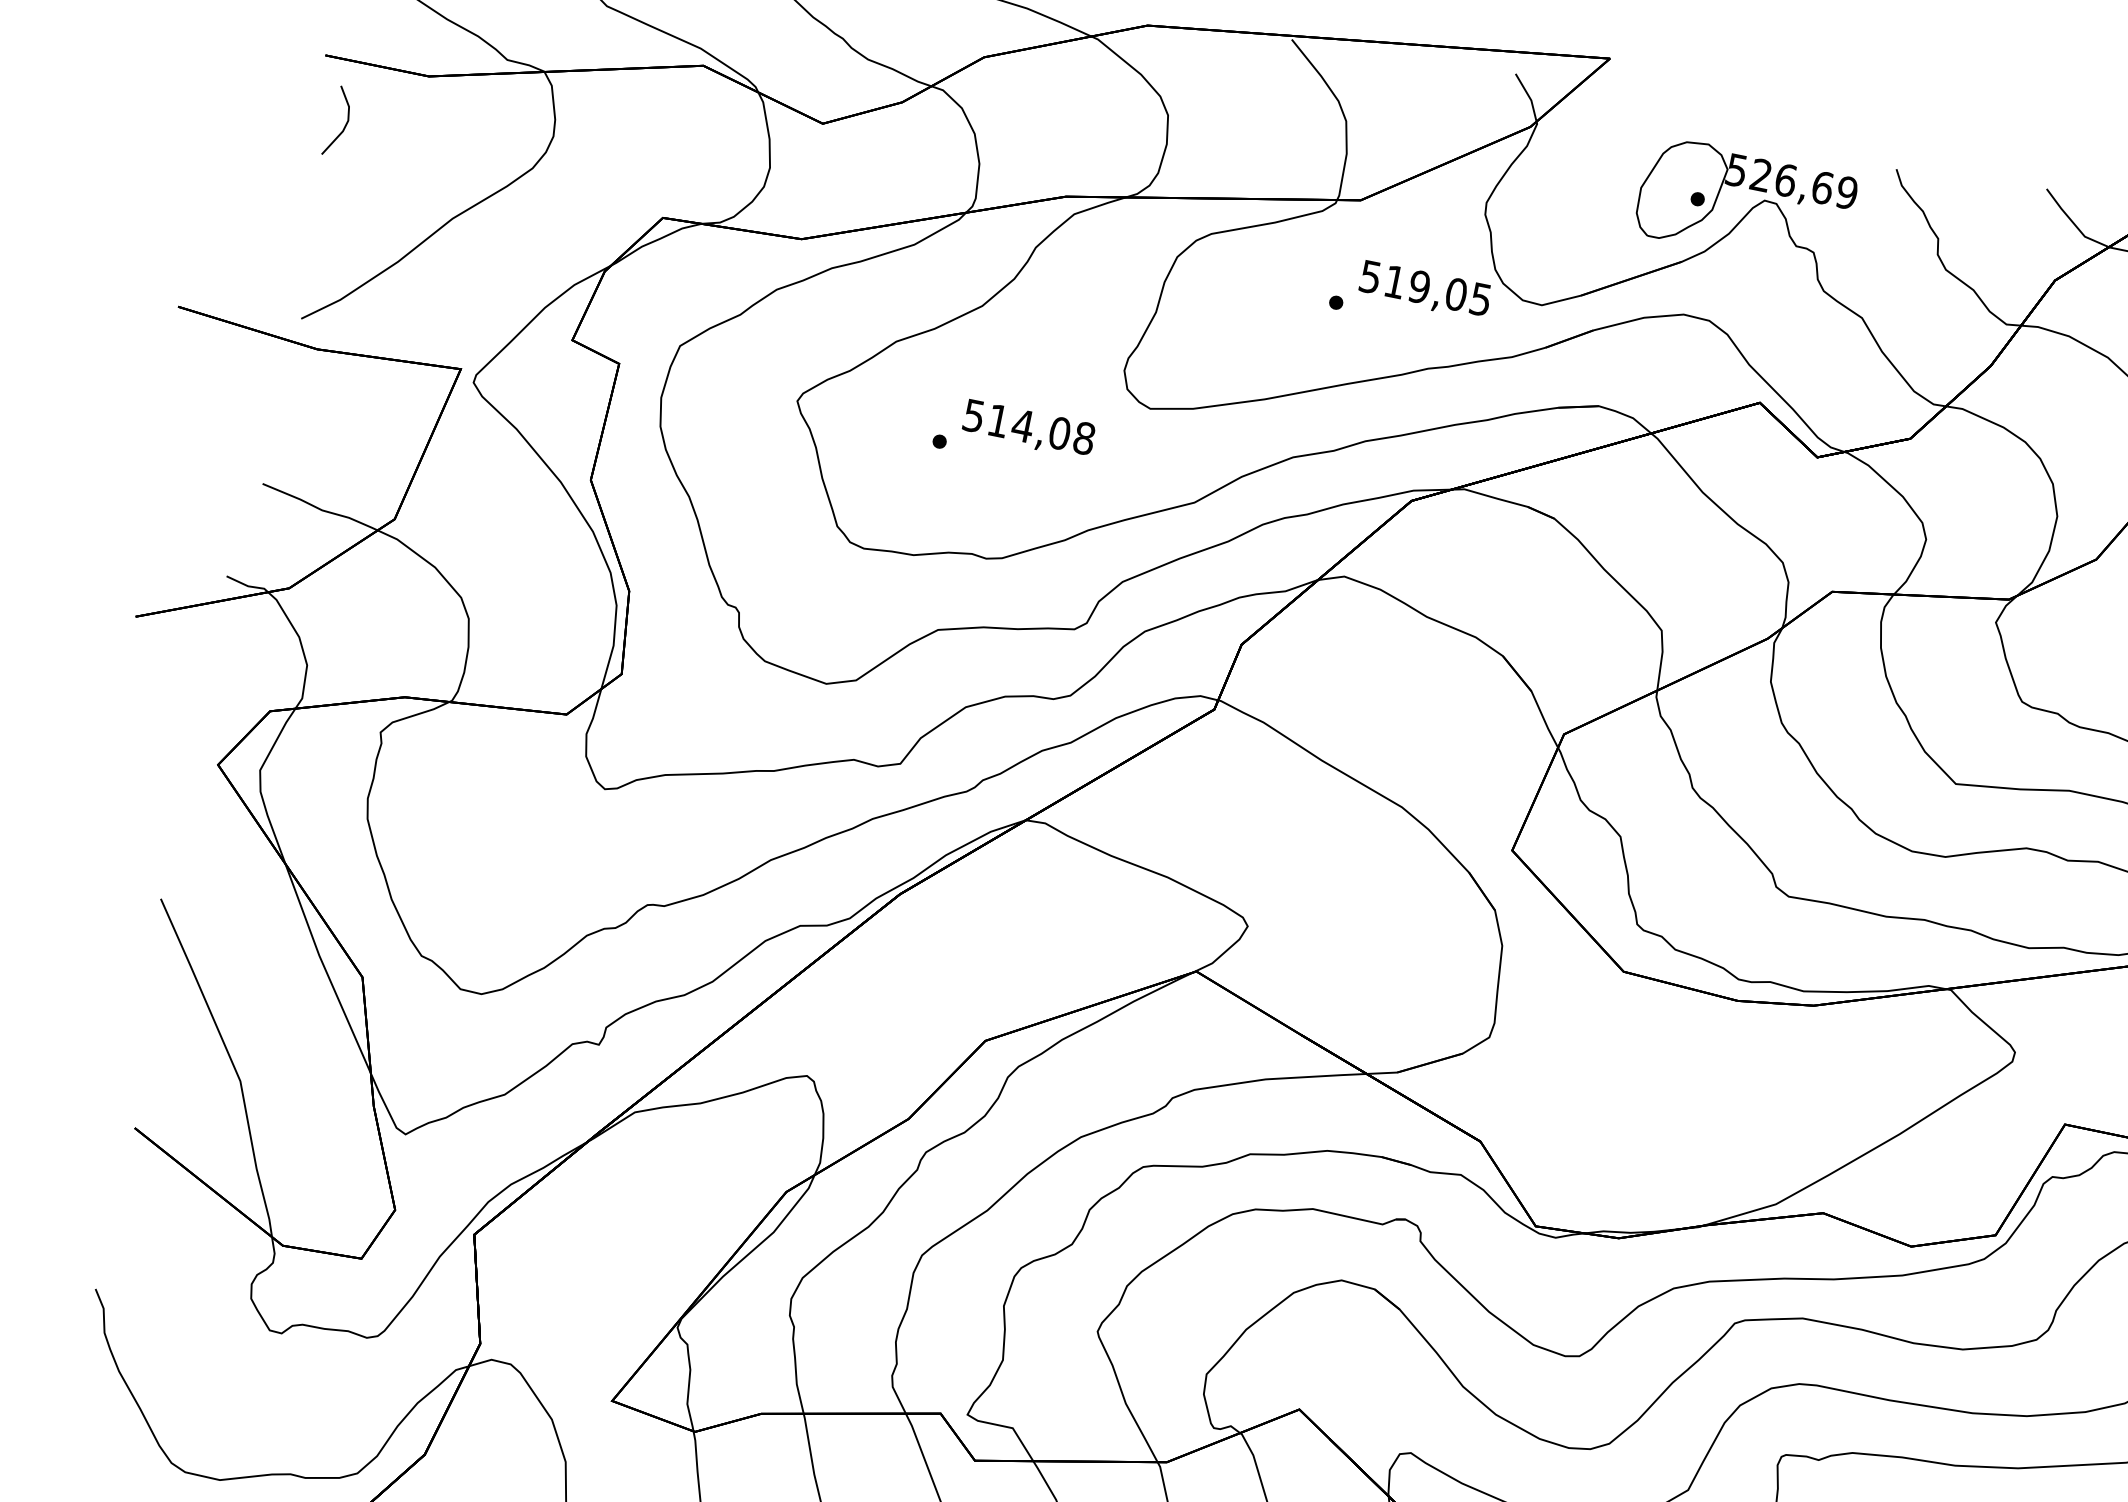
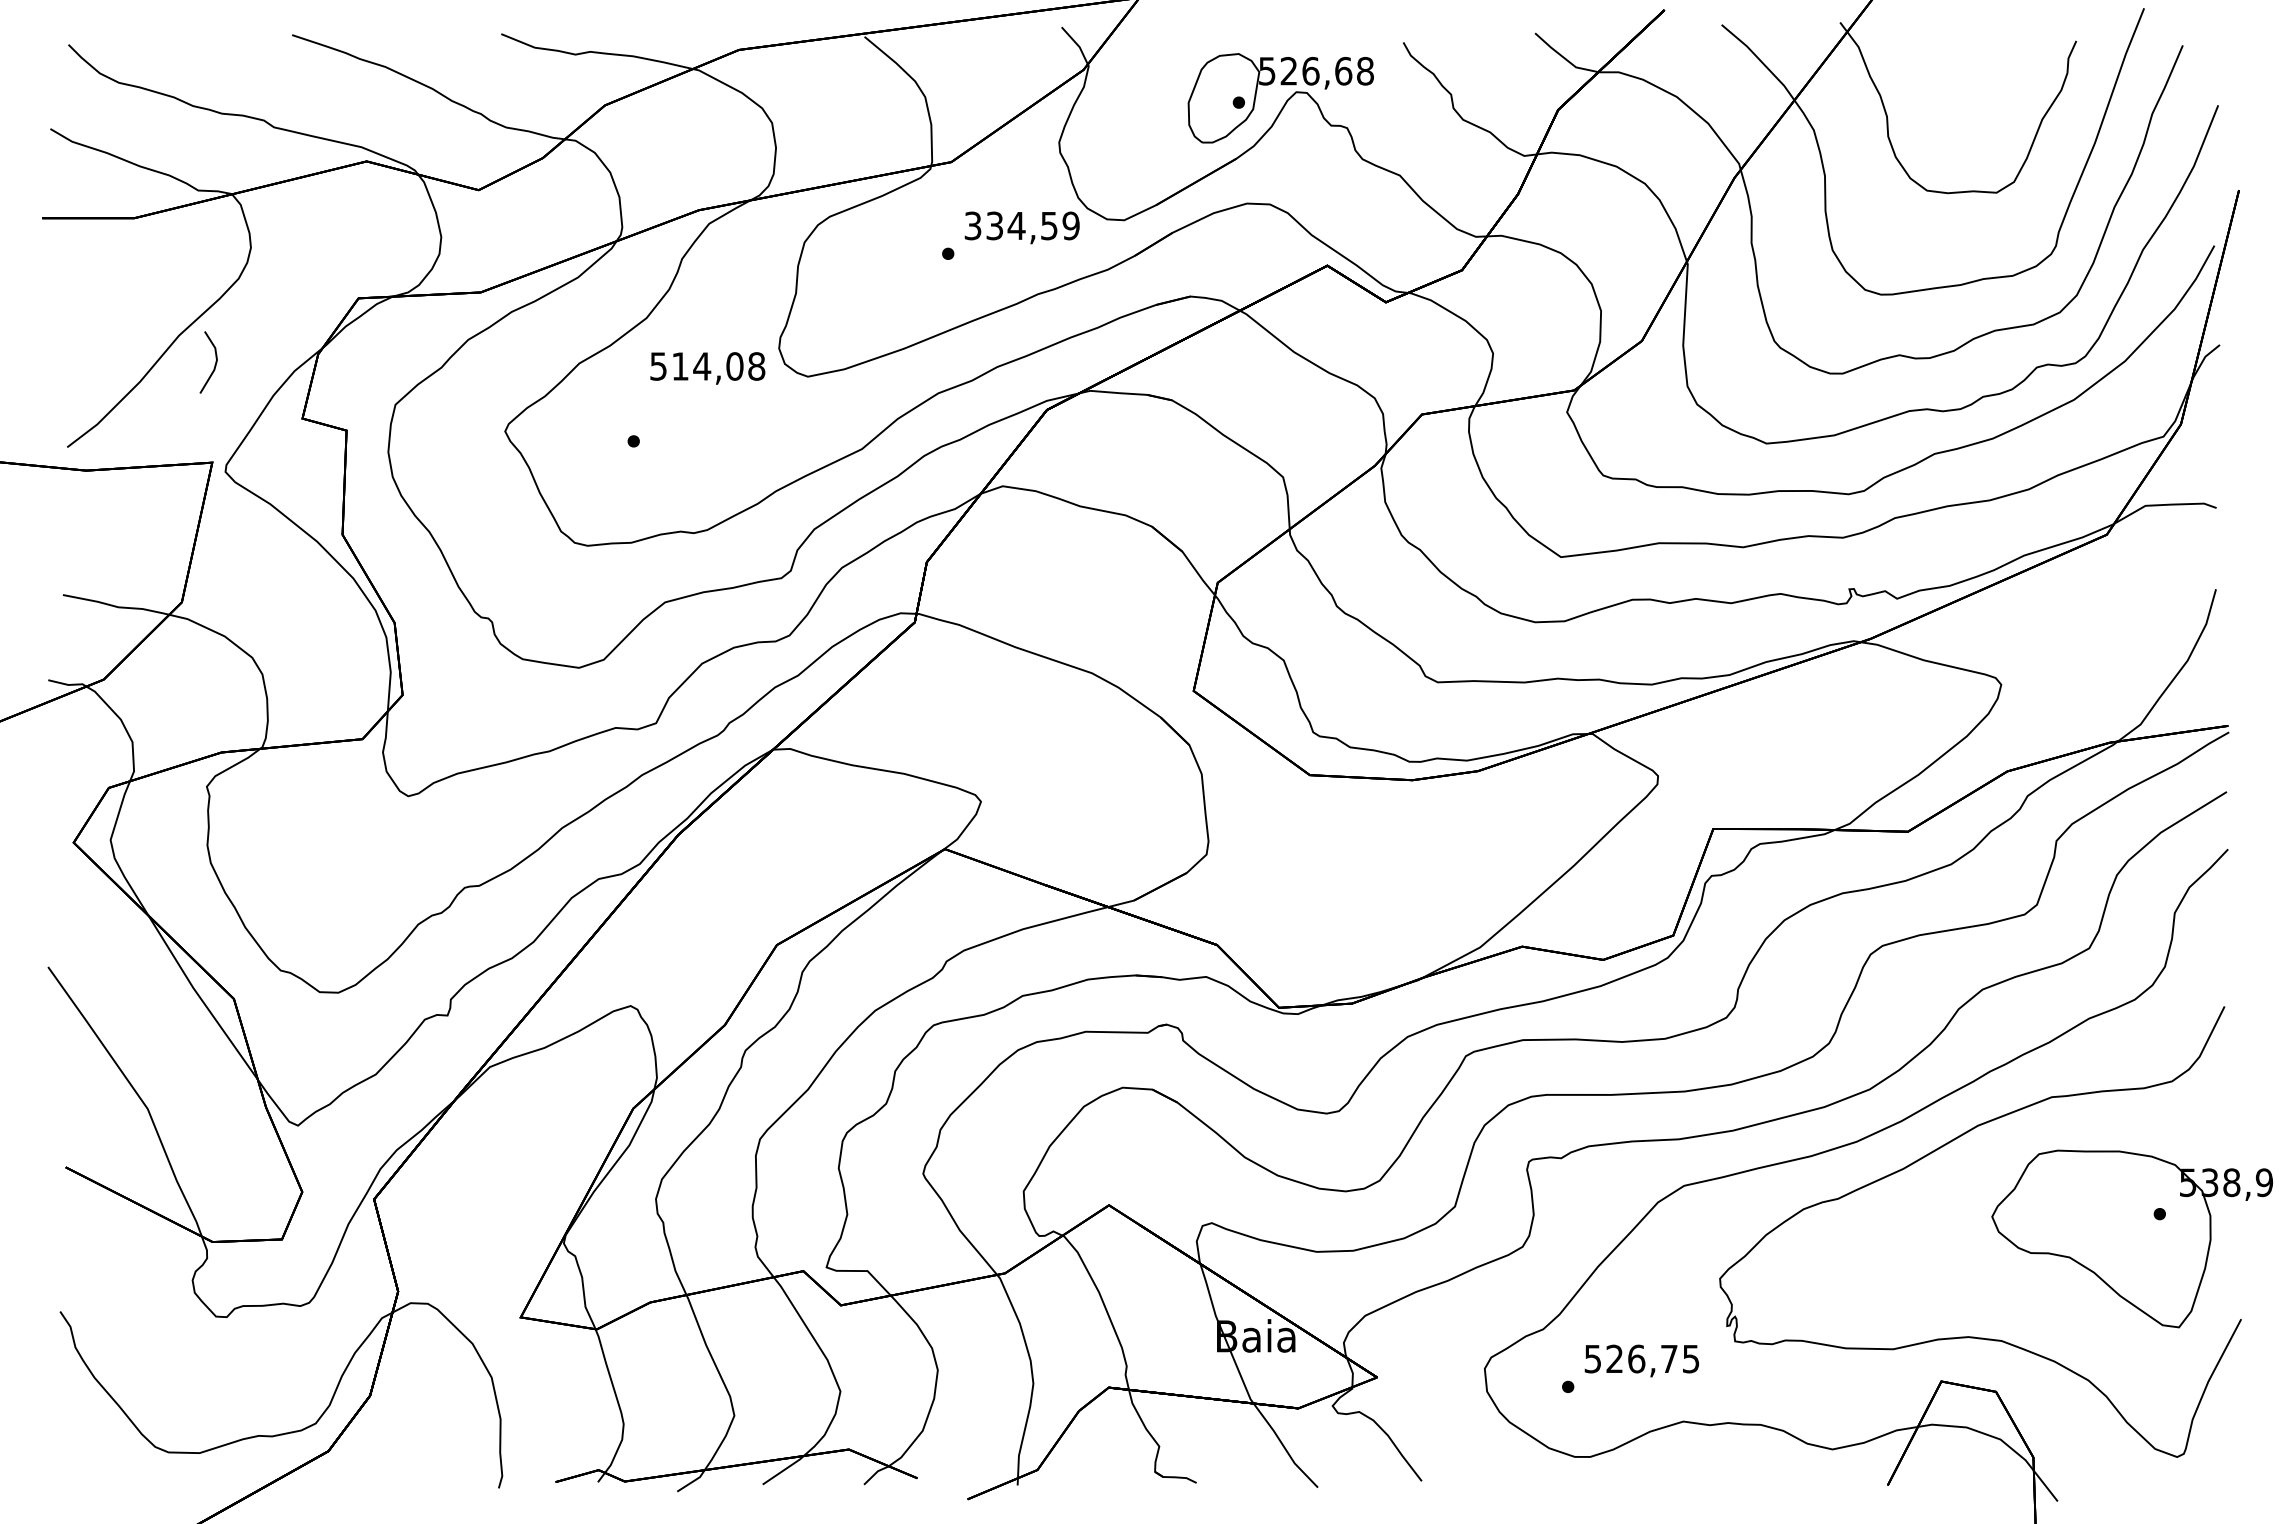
line: (344, 125) -> (214, 364), moved
text: (1846, 192) -> (1364, 71), 526,69 -> 526,68
text: (1426, 287) -> (1022, 225), 519,05 -> 334,59
text: (1028, 429) -> (707, 368), moved

